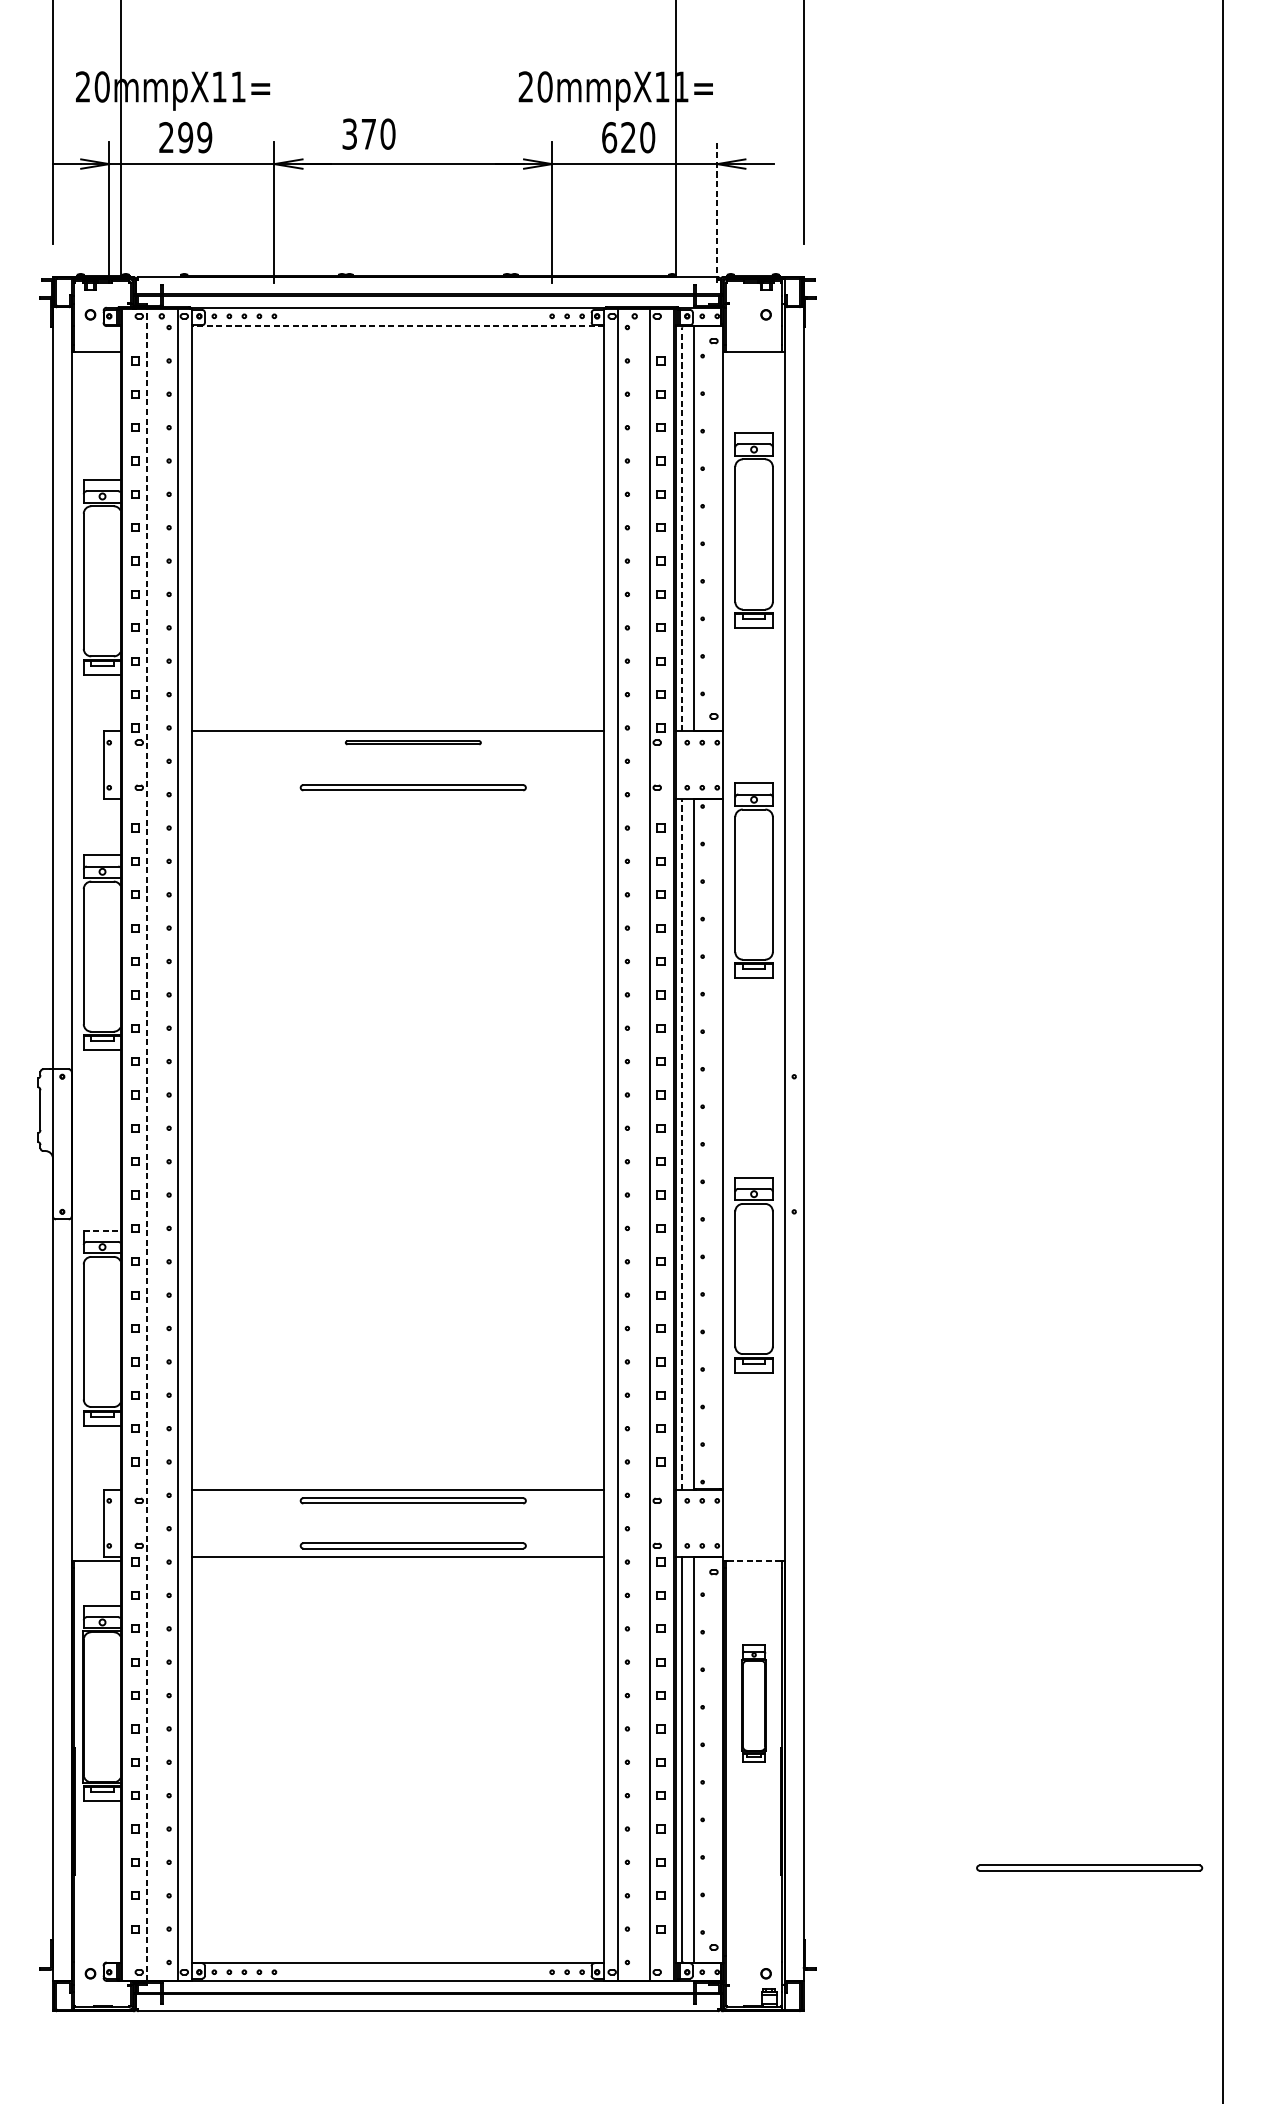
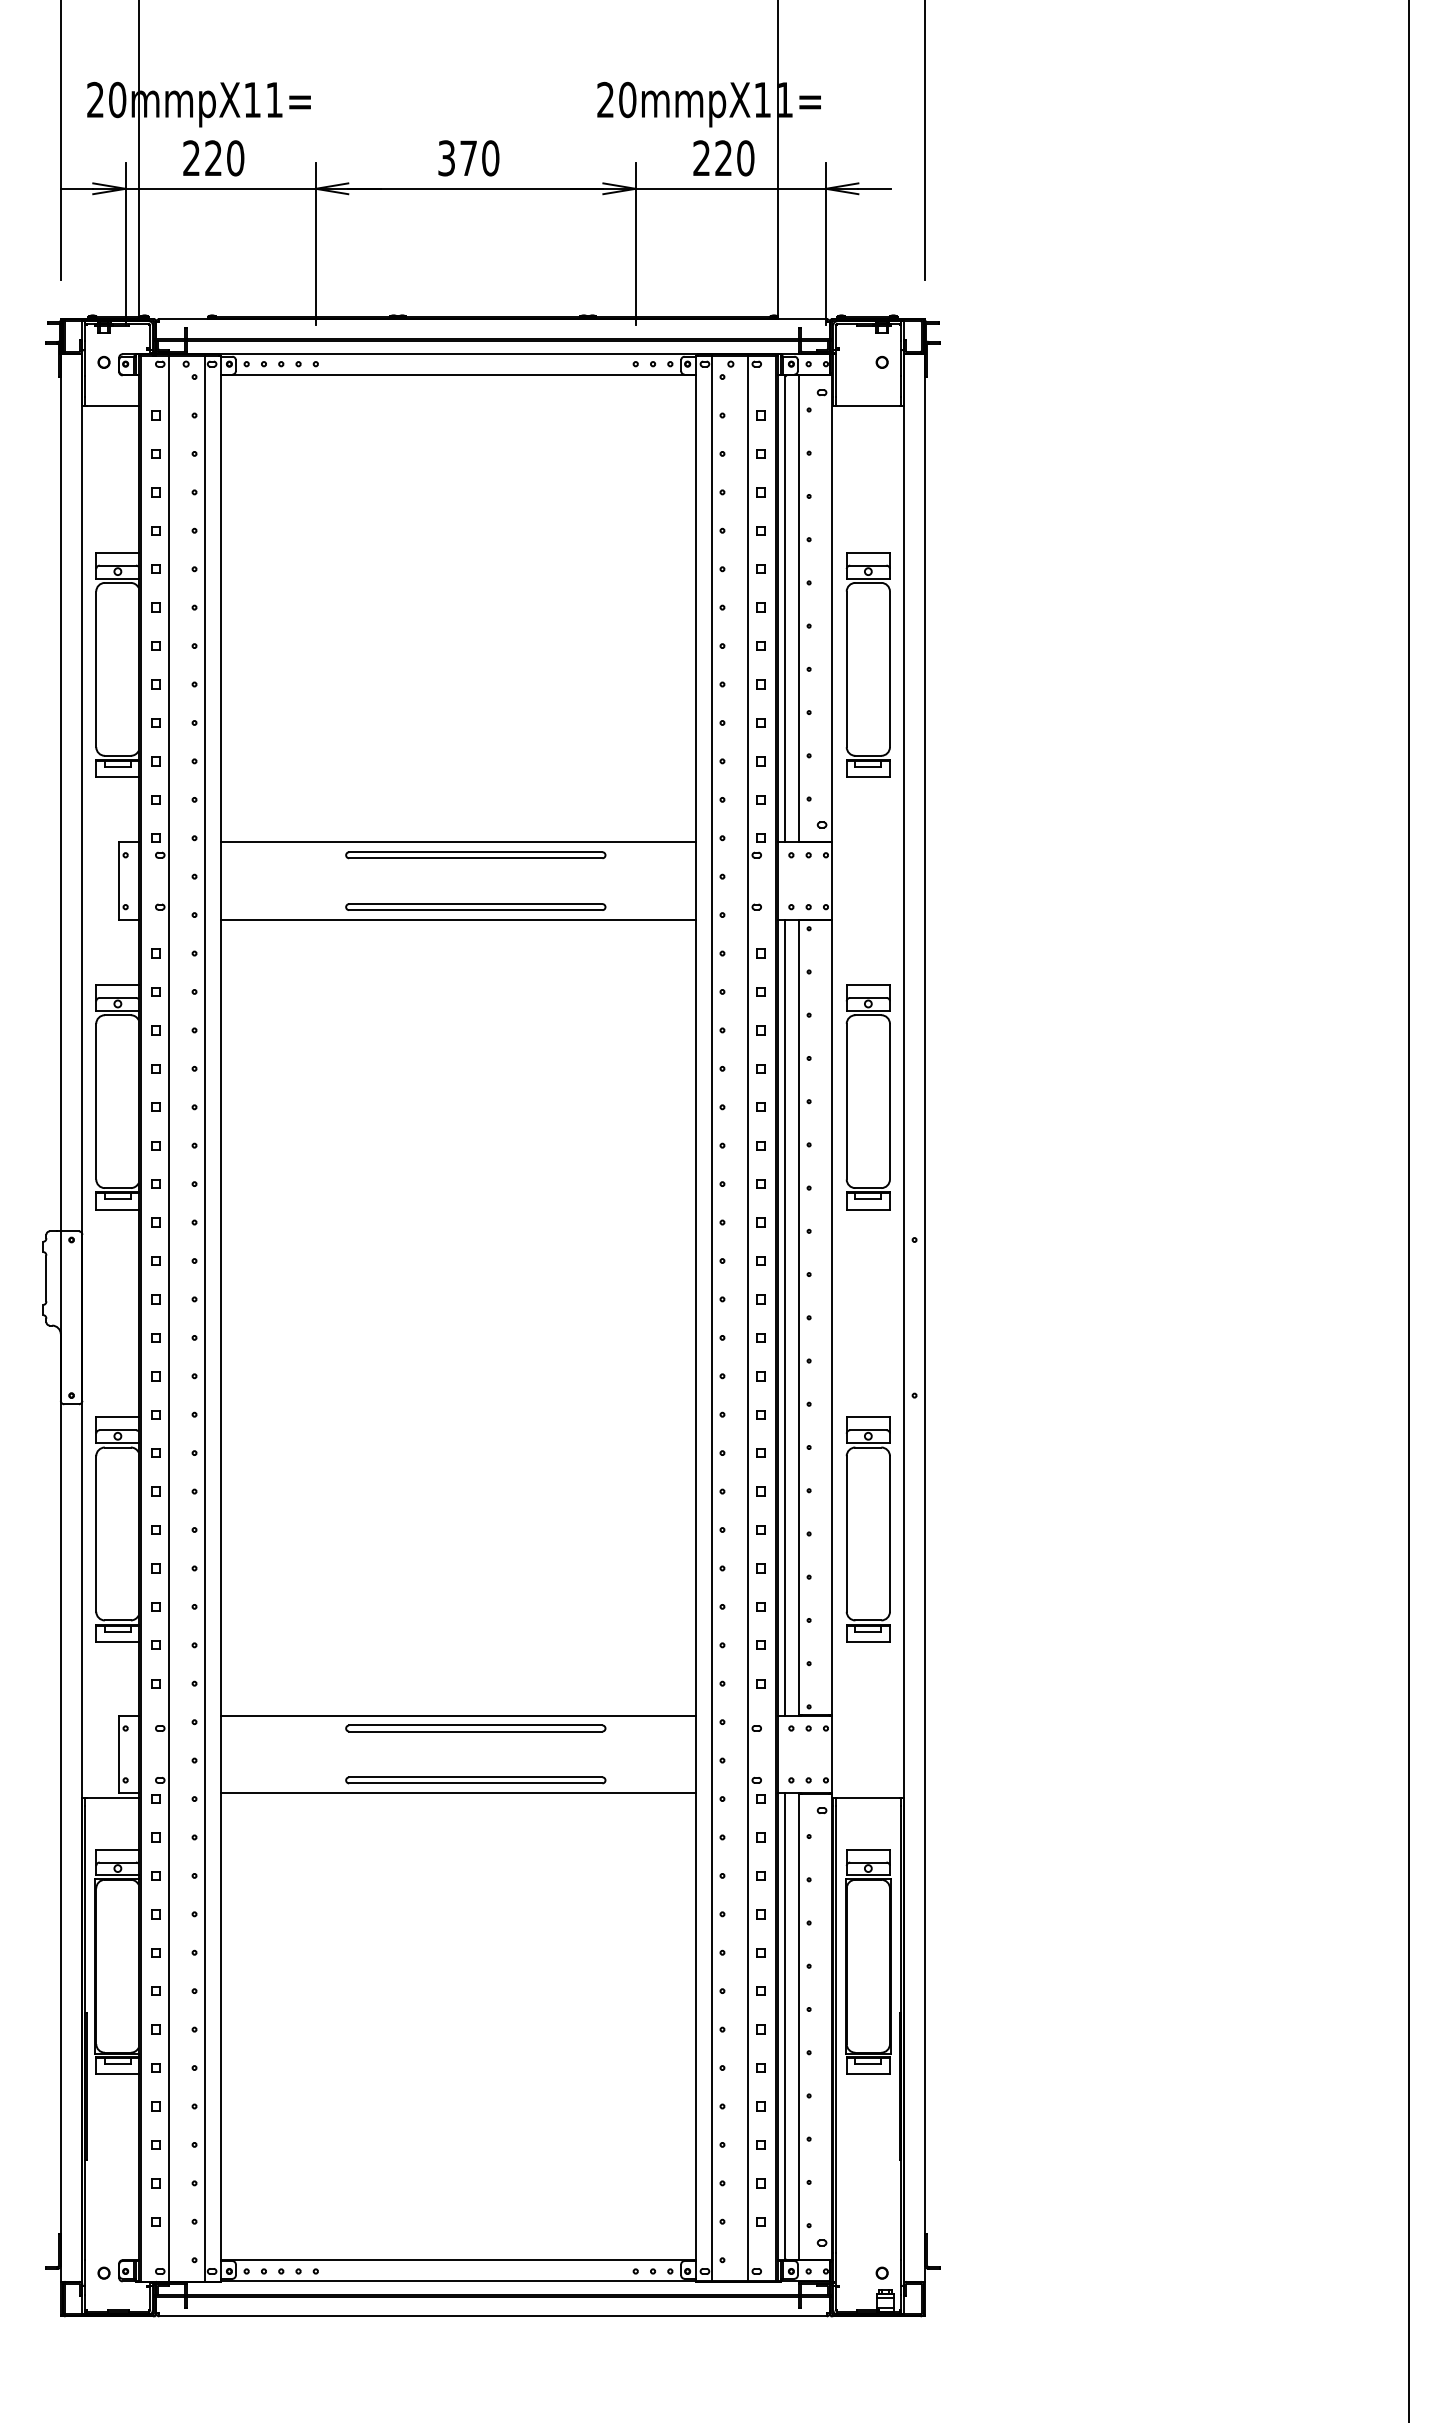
text: (368, 134) -> (468, 158), moved
text: (195, 137) -> (224, 158), 299 -> 220
text: (609, 137) -> (701, 158), 620 -> 220
line: (716, 211) -> (825, 243), dashed -> solid
line: (398, 326) -> (458, 375), dashed -> solid
line: (682, 529) -> (785, 609), dashed -> solid
part: (753, 530) -> (867, 664), moved
part: (413, 742) -> (475, 855), size x1.67
line: (398, 799) -> (458, 920), added
part: (753, 880) -> (867, 1097), moved
line: (147, 1144) -> (169, 1318), dashed -> solid
line: (682, 1144) -> (785, 1317), dashed -> solid
line: (102, 1230) -> (117, 1417), dashed -> solid
part: (753, 1275) -> (867, 1529), moved
line: (754, 1560) -> (868, 1797), dashed -> solid
part: (754, 1703) -> (868, 1961), size x1.67
part: (1089, 1868) -> (1254, 2151), removed

